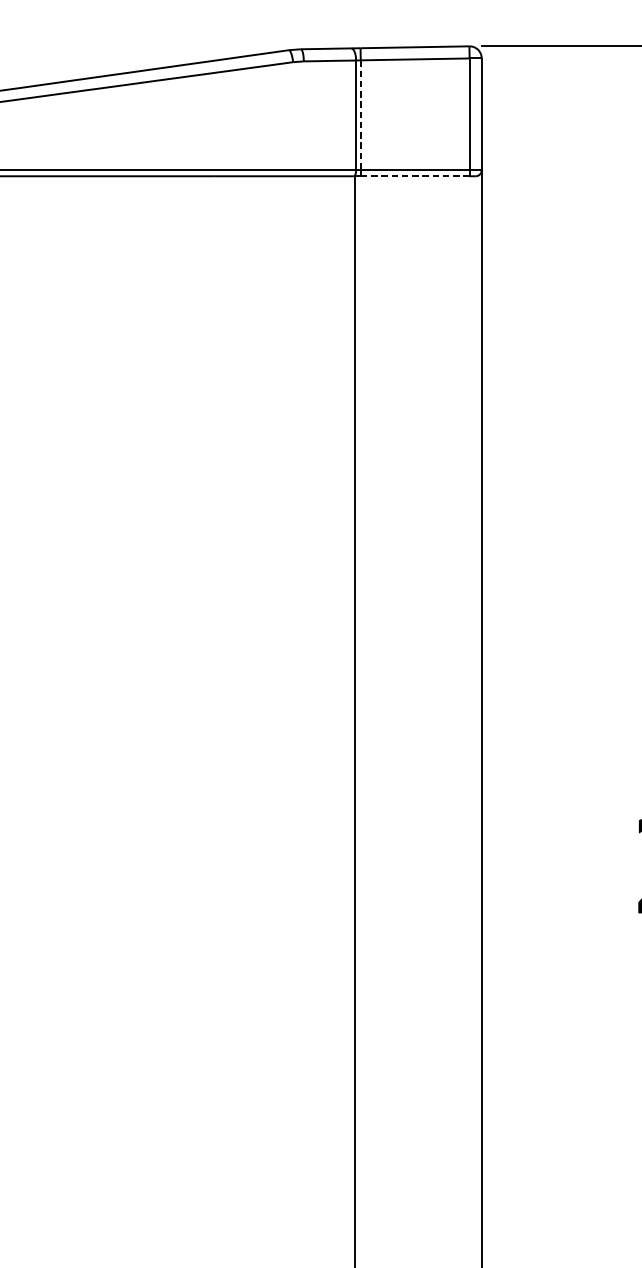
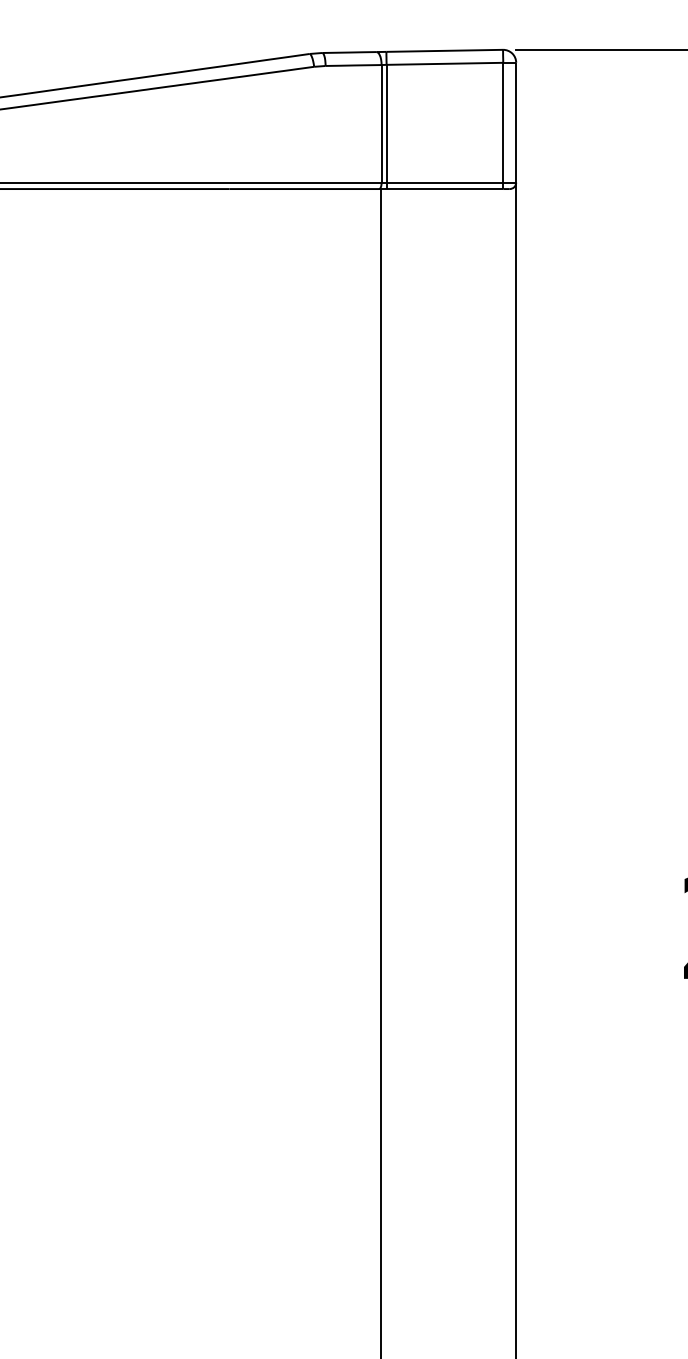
line: (360, 115) -> (386, 123), dashed -> solid
line: (415, 176) -> (445, 189), dashed -> solid

